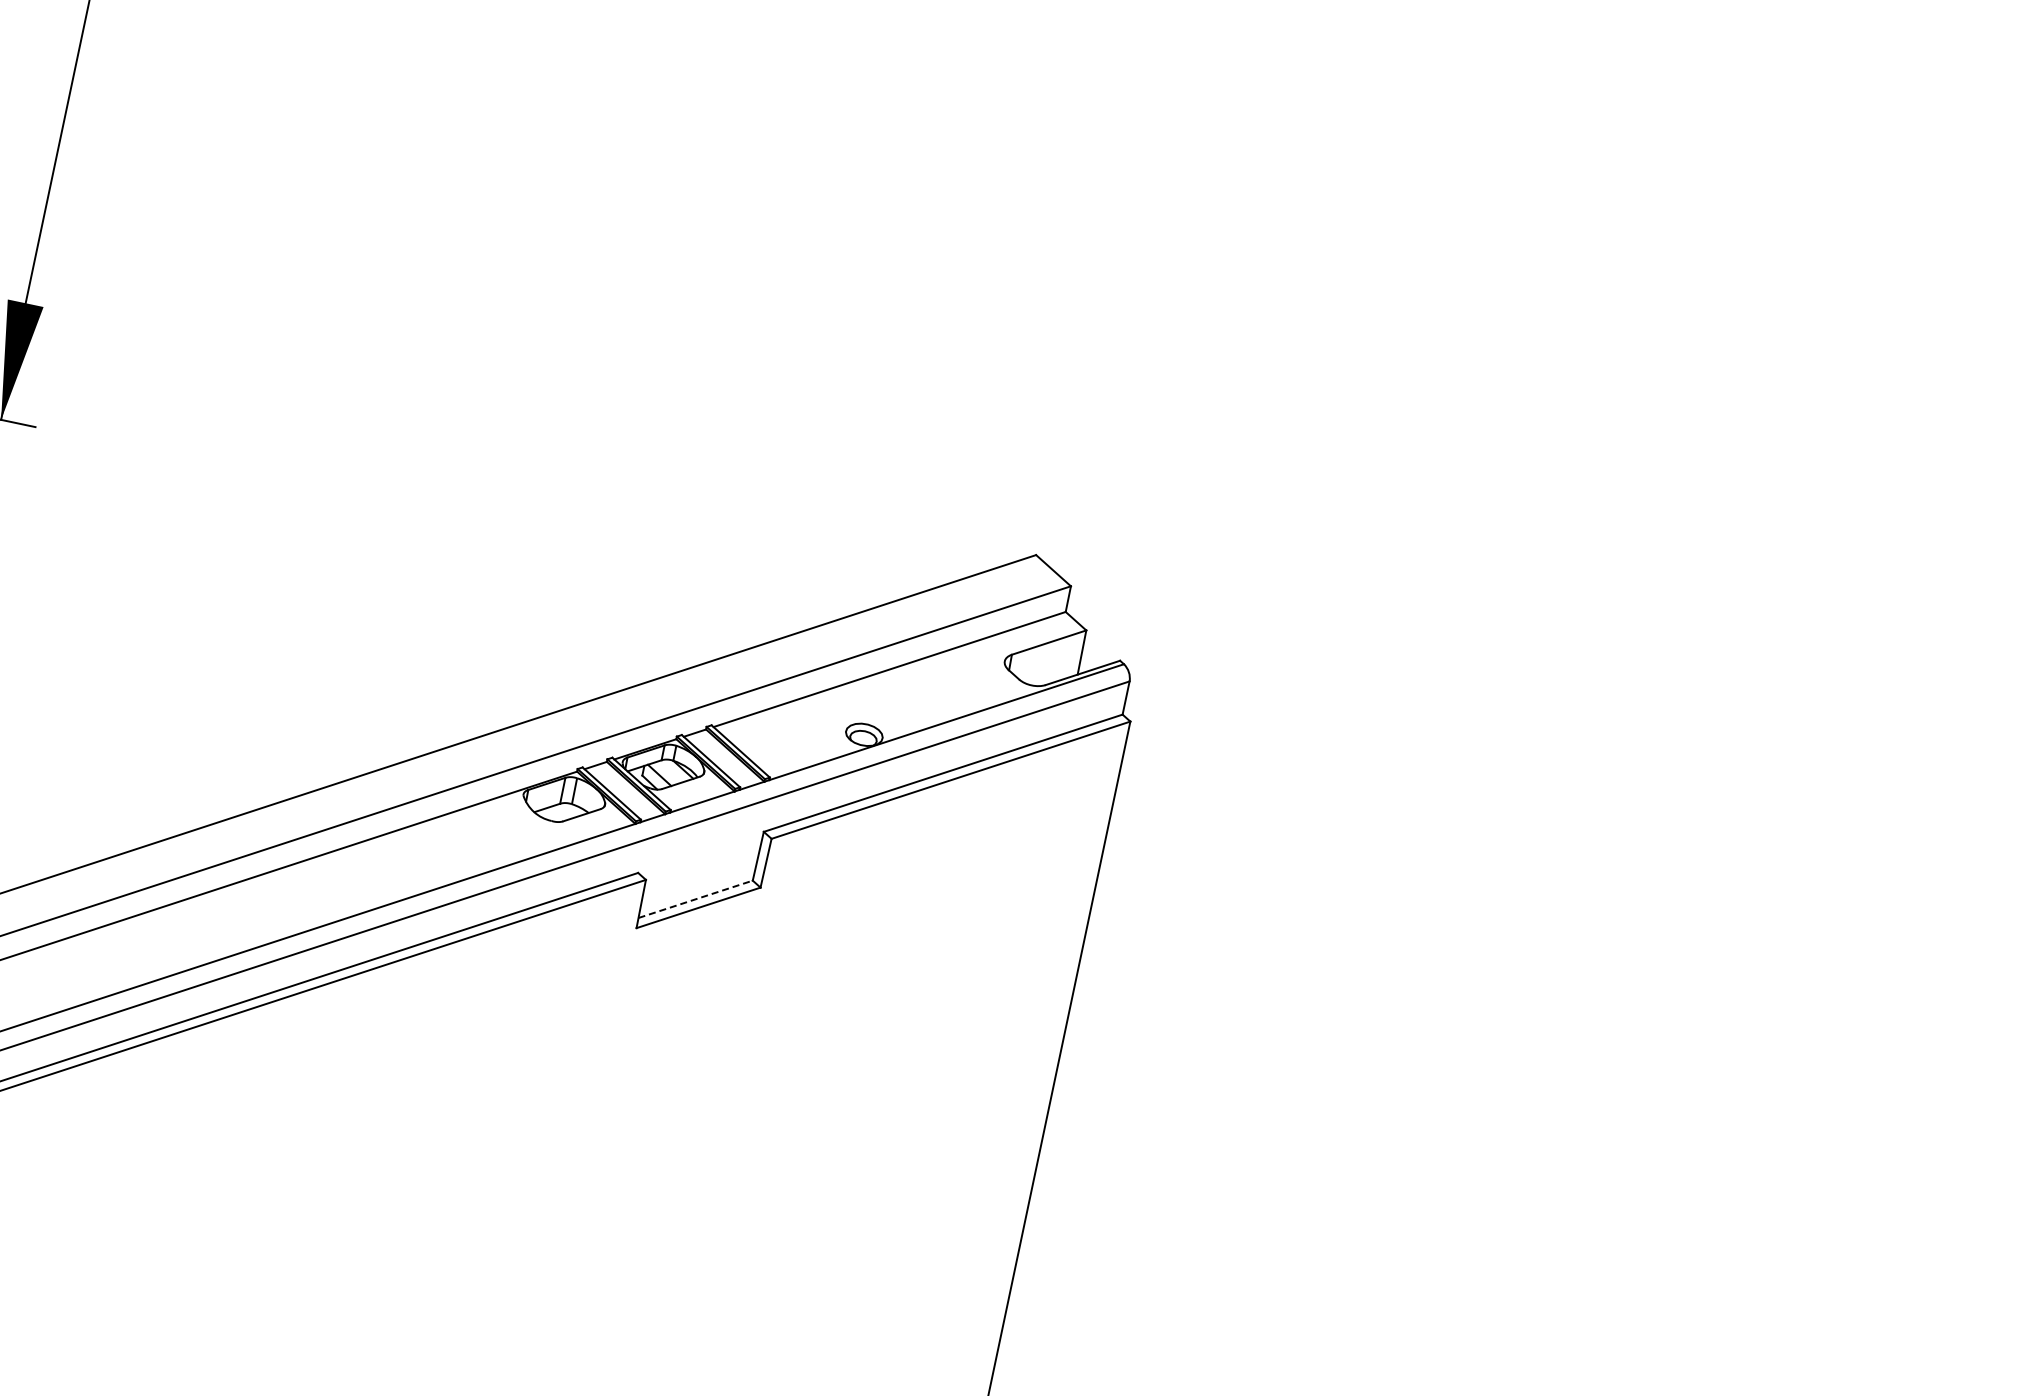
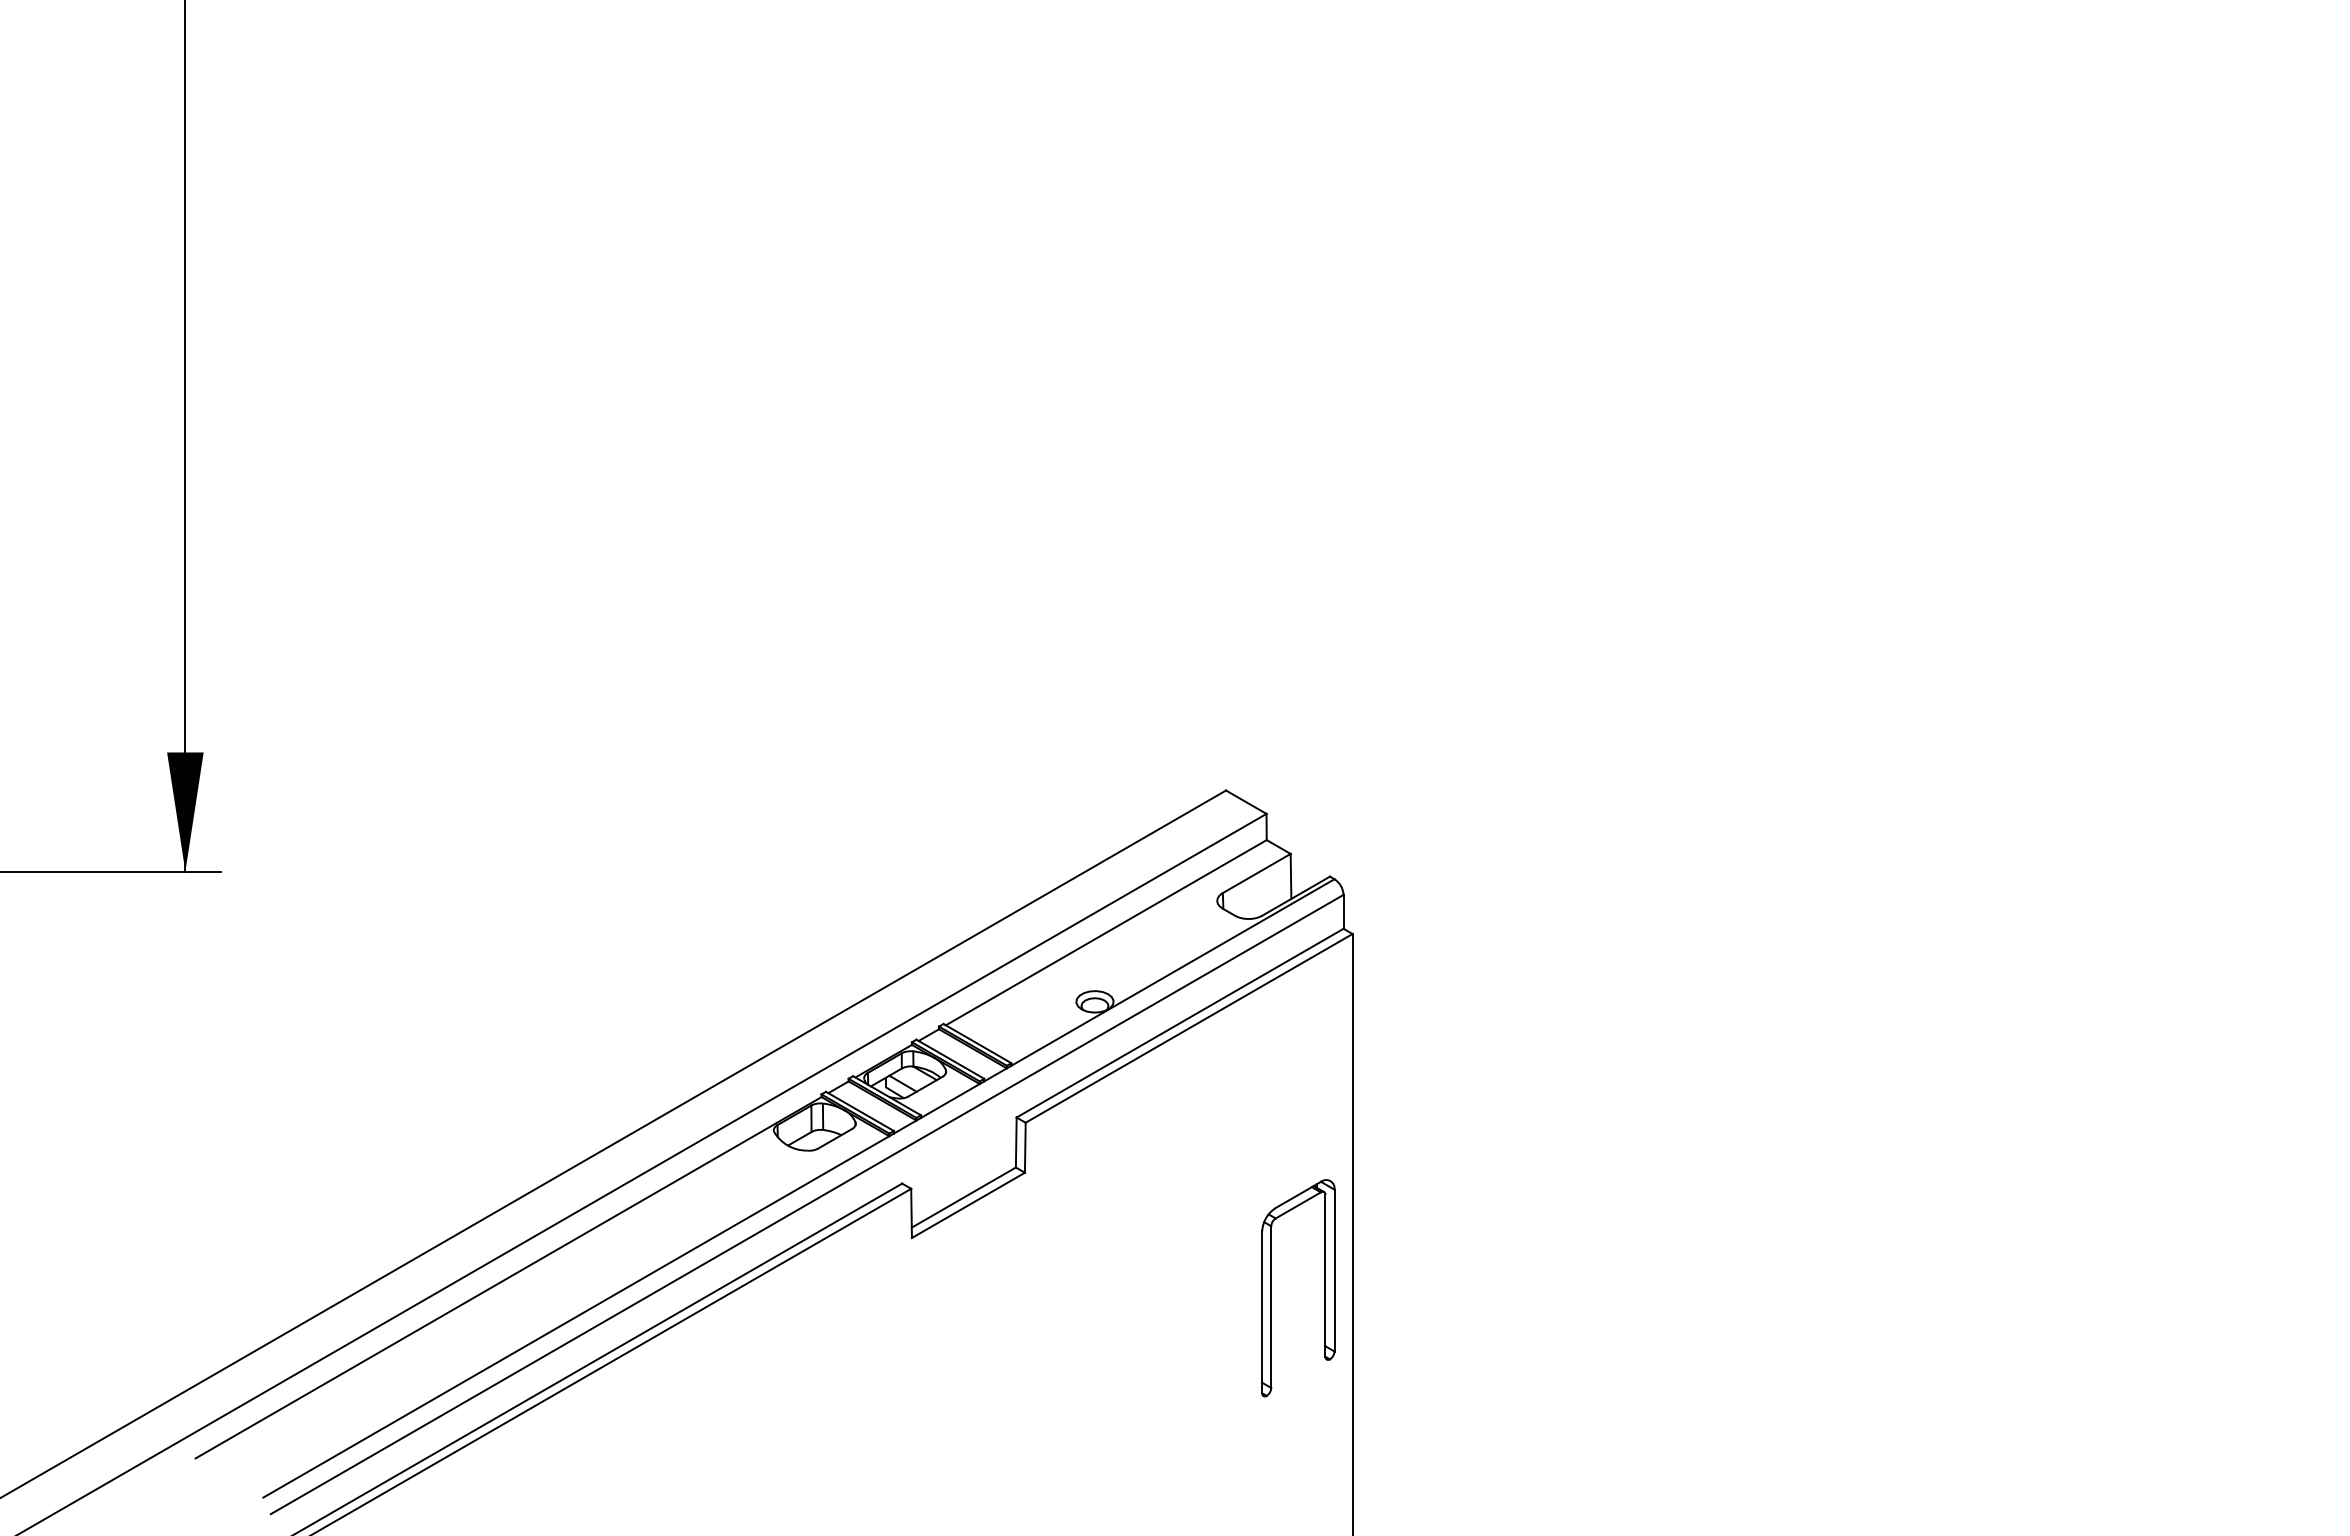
line: (696, 899) -> (964, 1197), dashed -> solid
part: (1029, 1062) -> (1324, 1288), added

